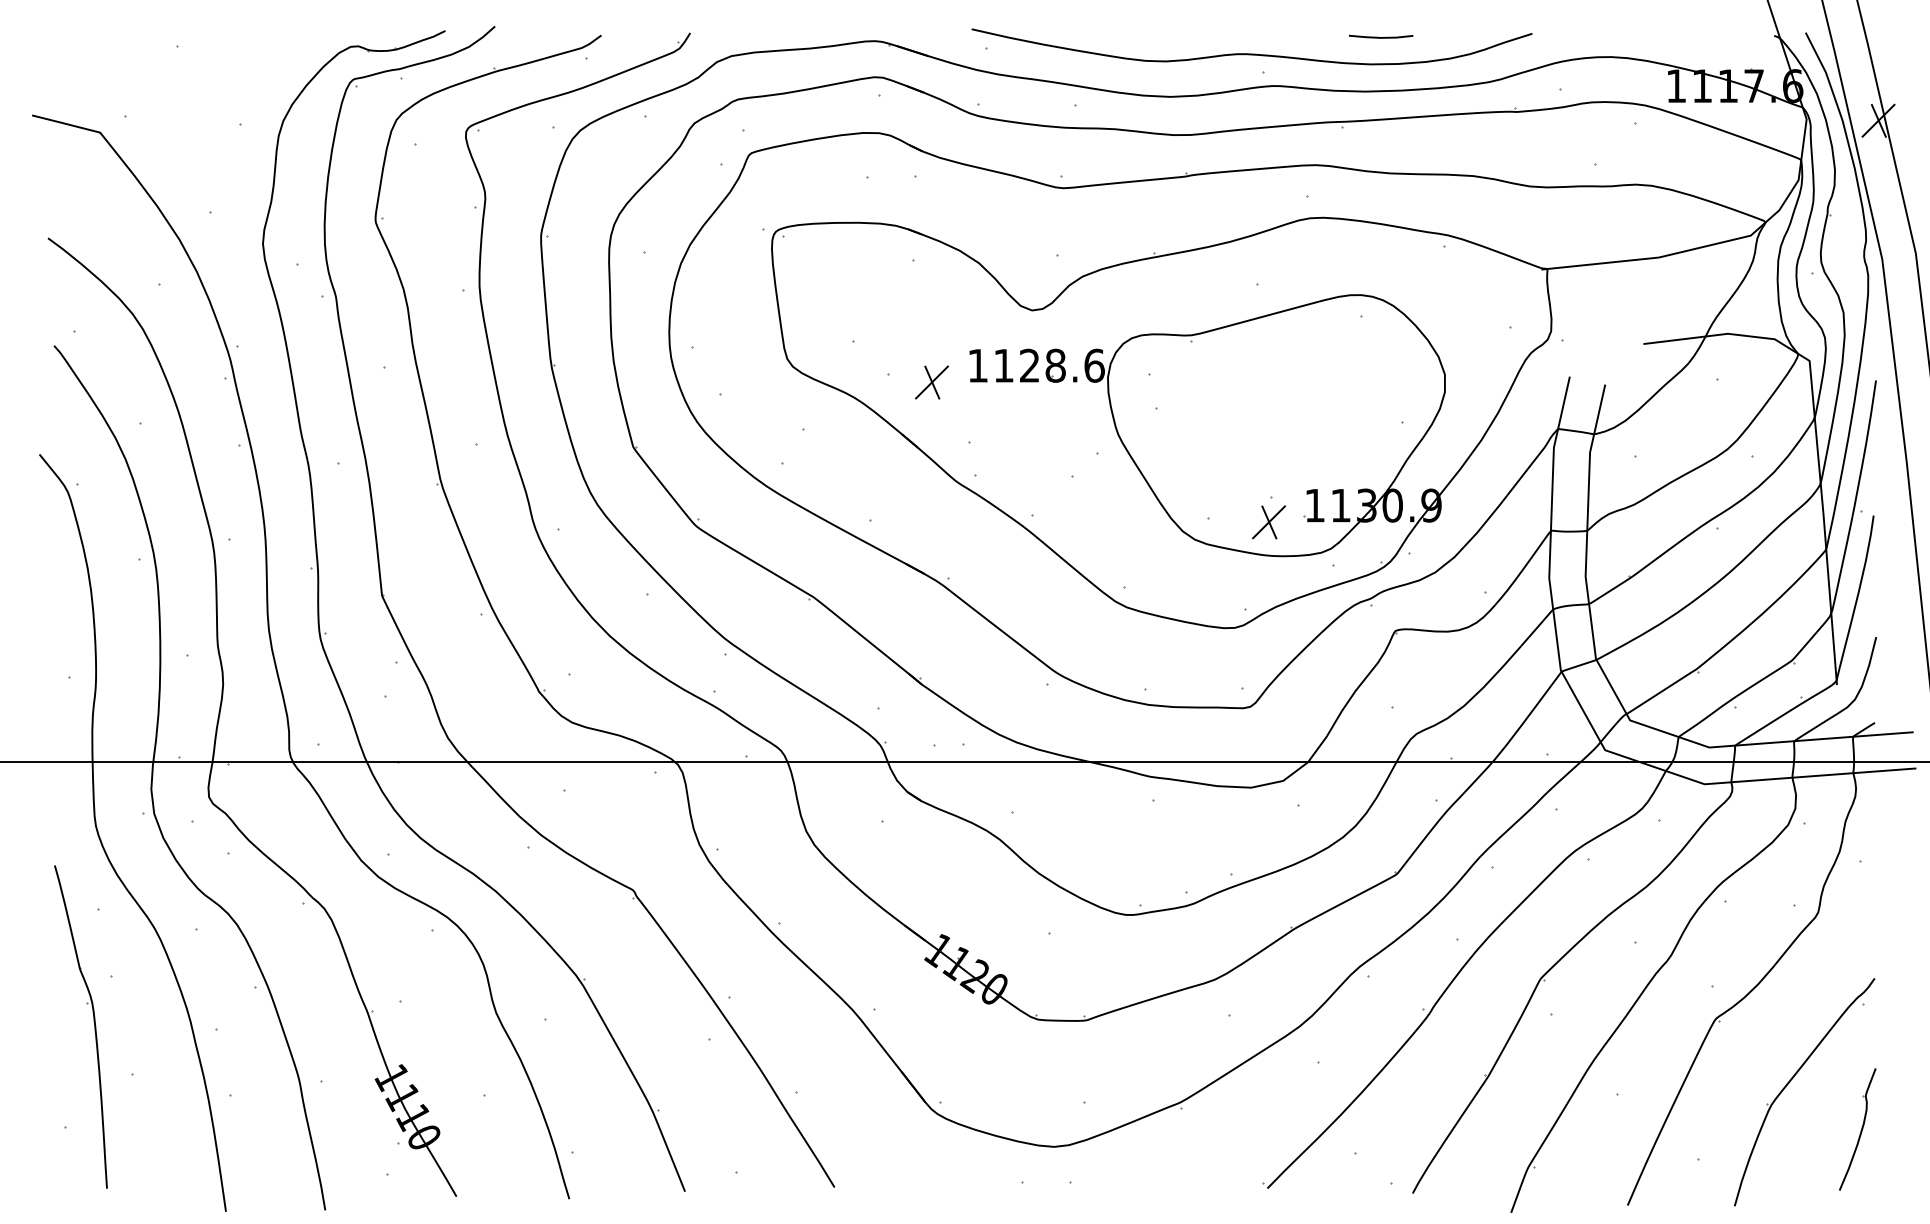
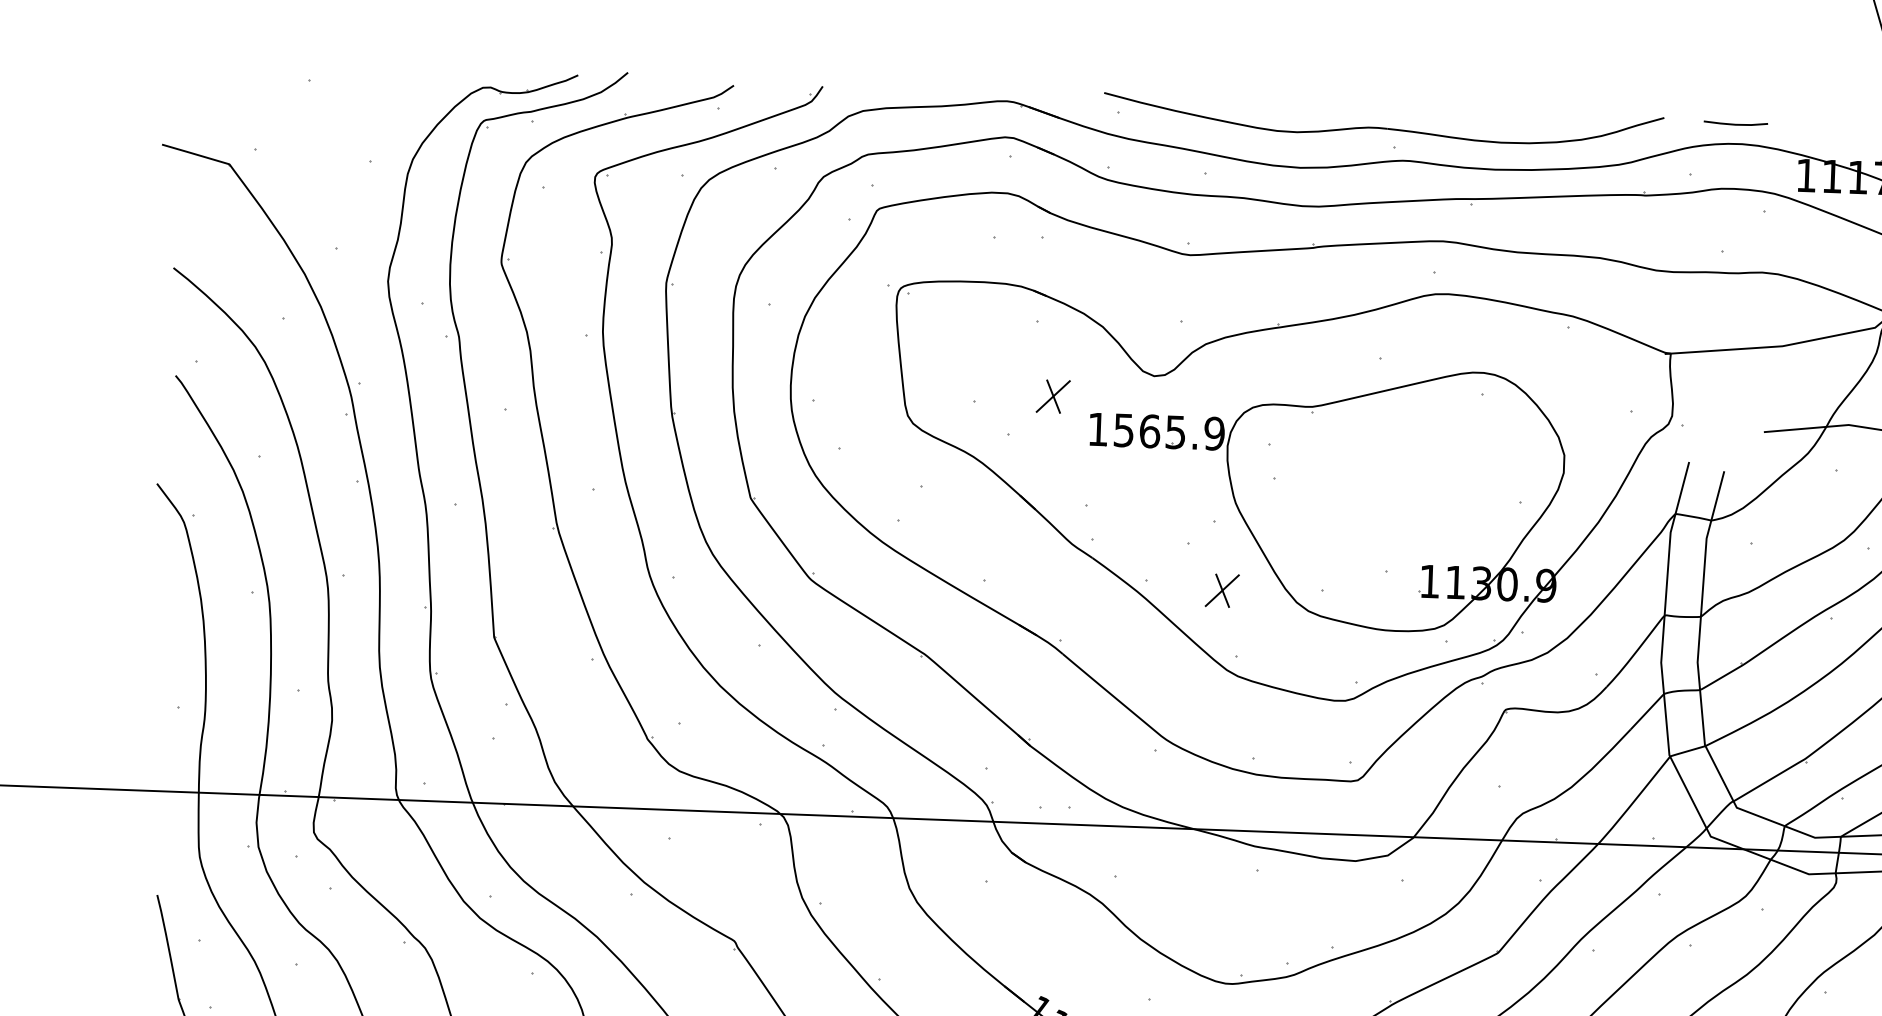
line: (1381, 37) -> (1736, 124), moved
text: (1049, 365) -> (1169, 431), 1128.6 -> 1565.9
part: (931, 382) -> (1052, 396), moved
part: (1268, 522) -> (1221, 590), moved

